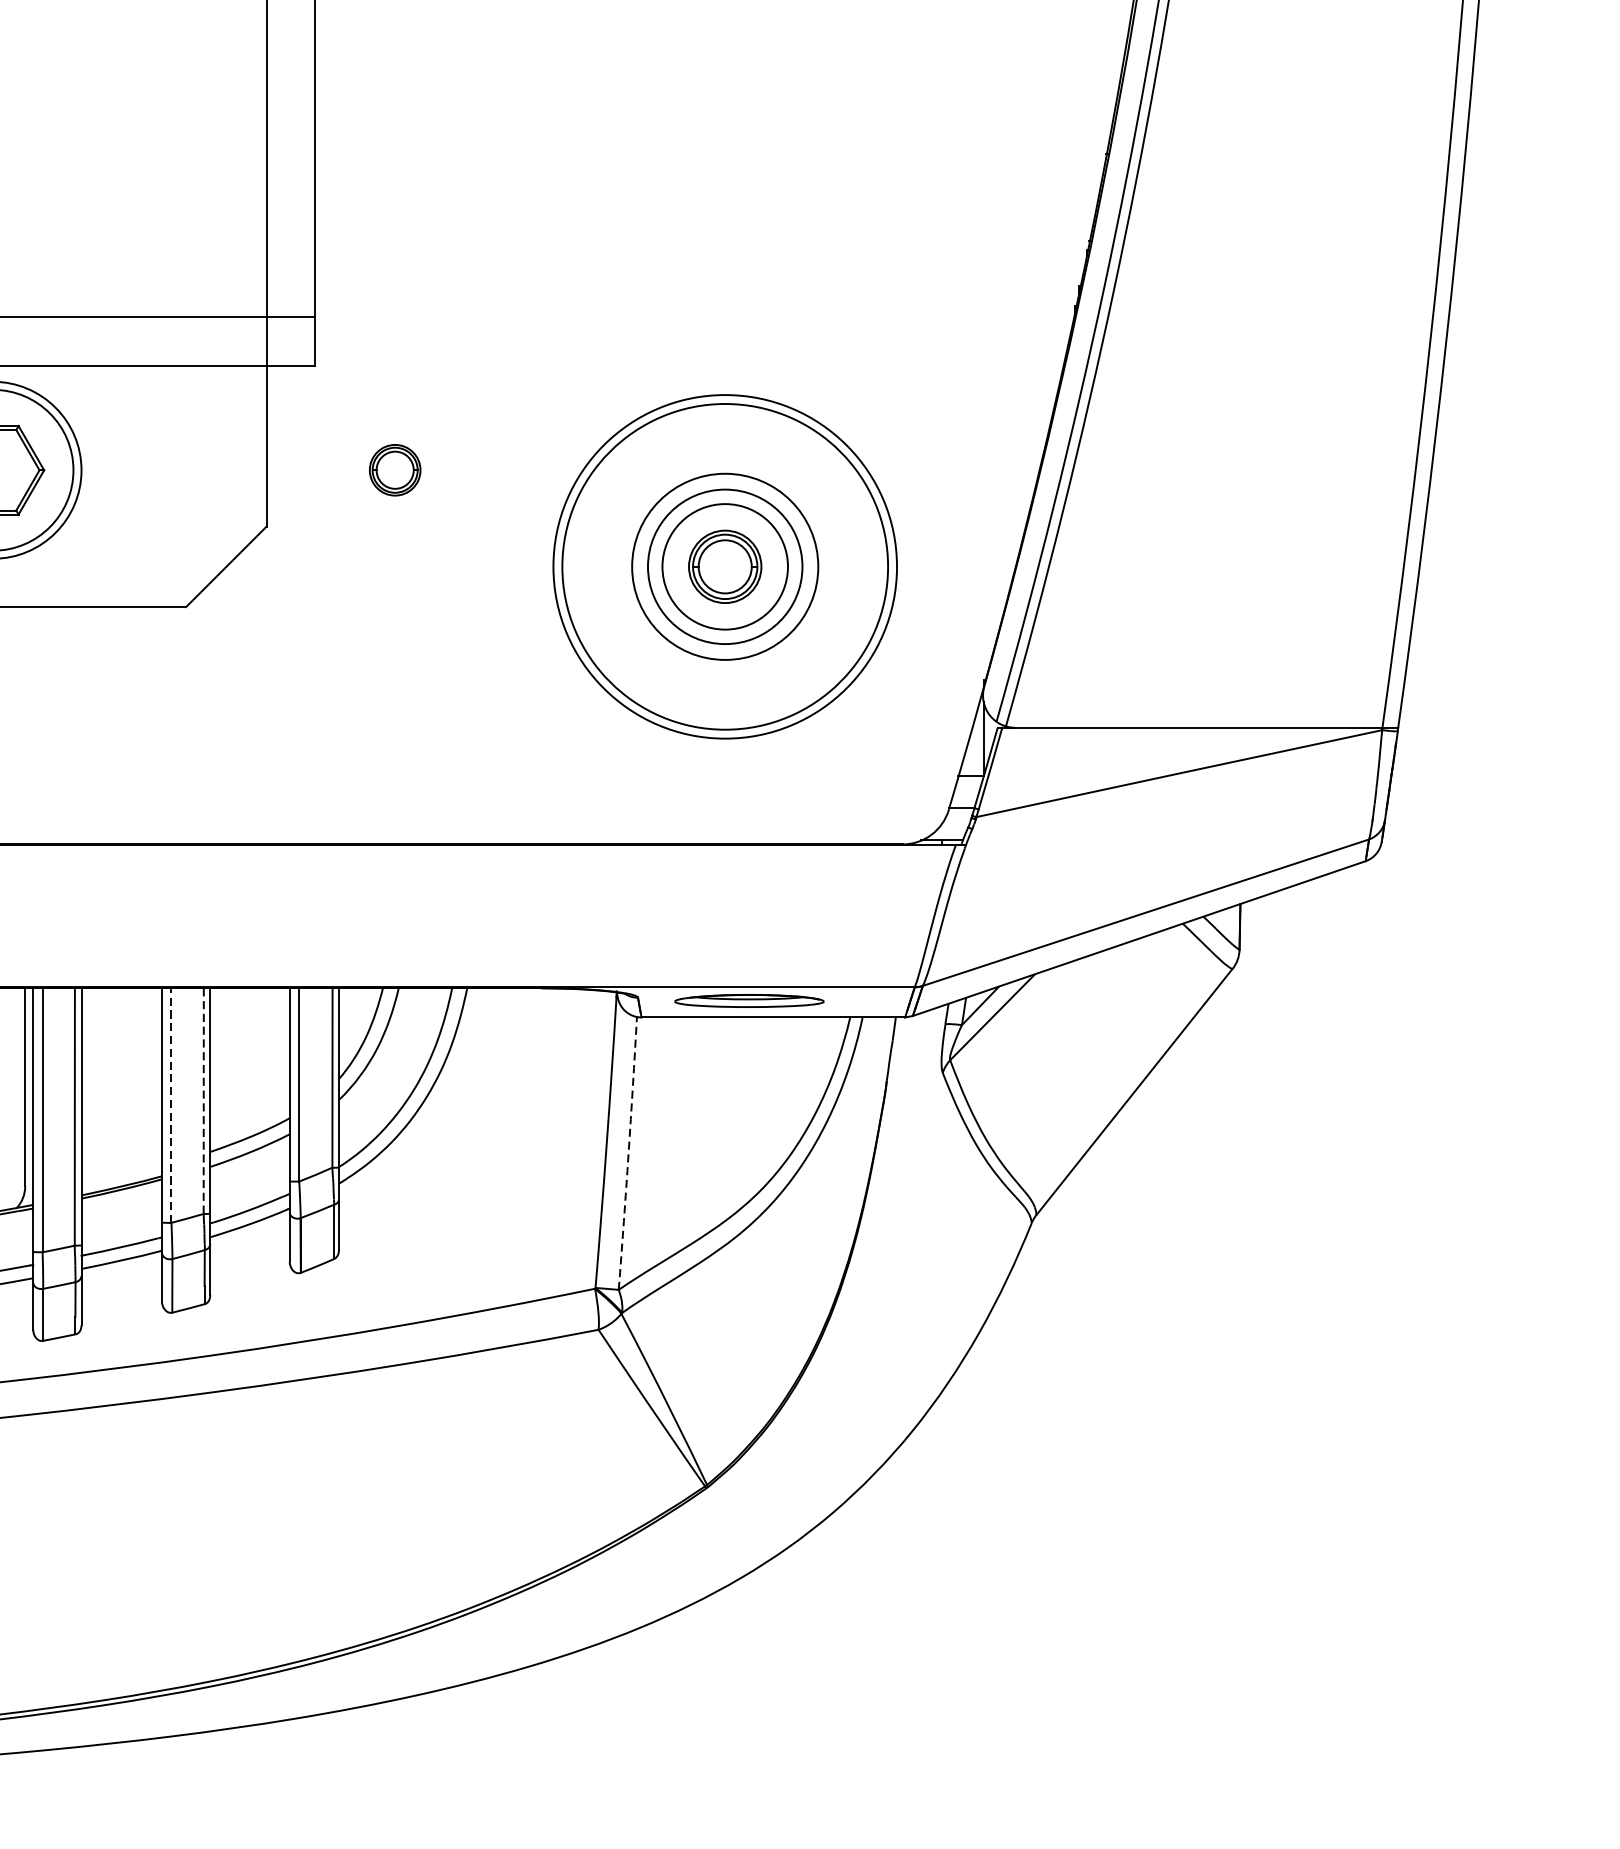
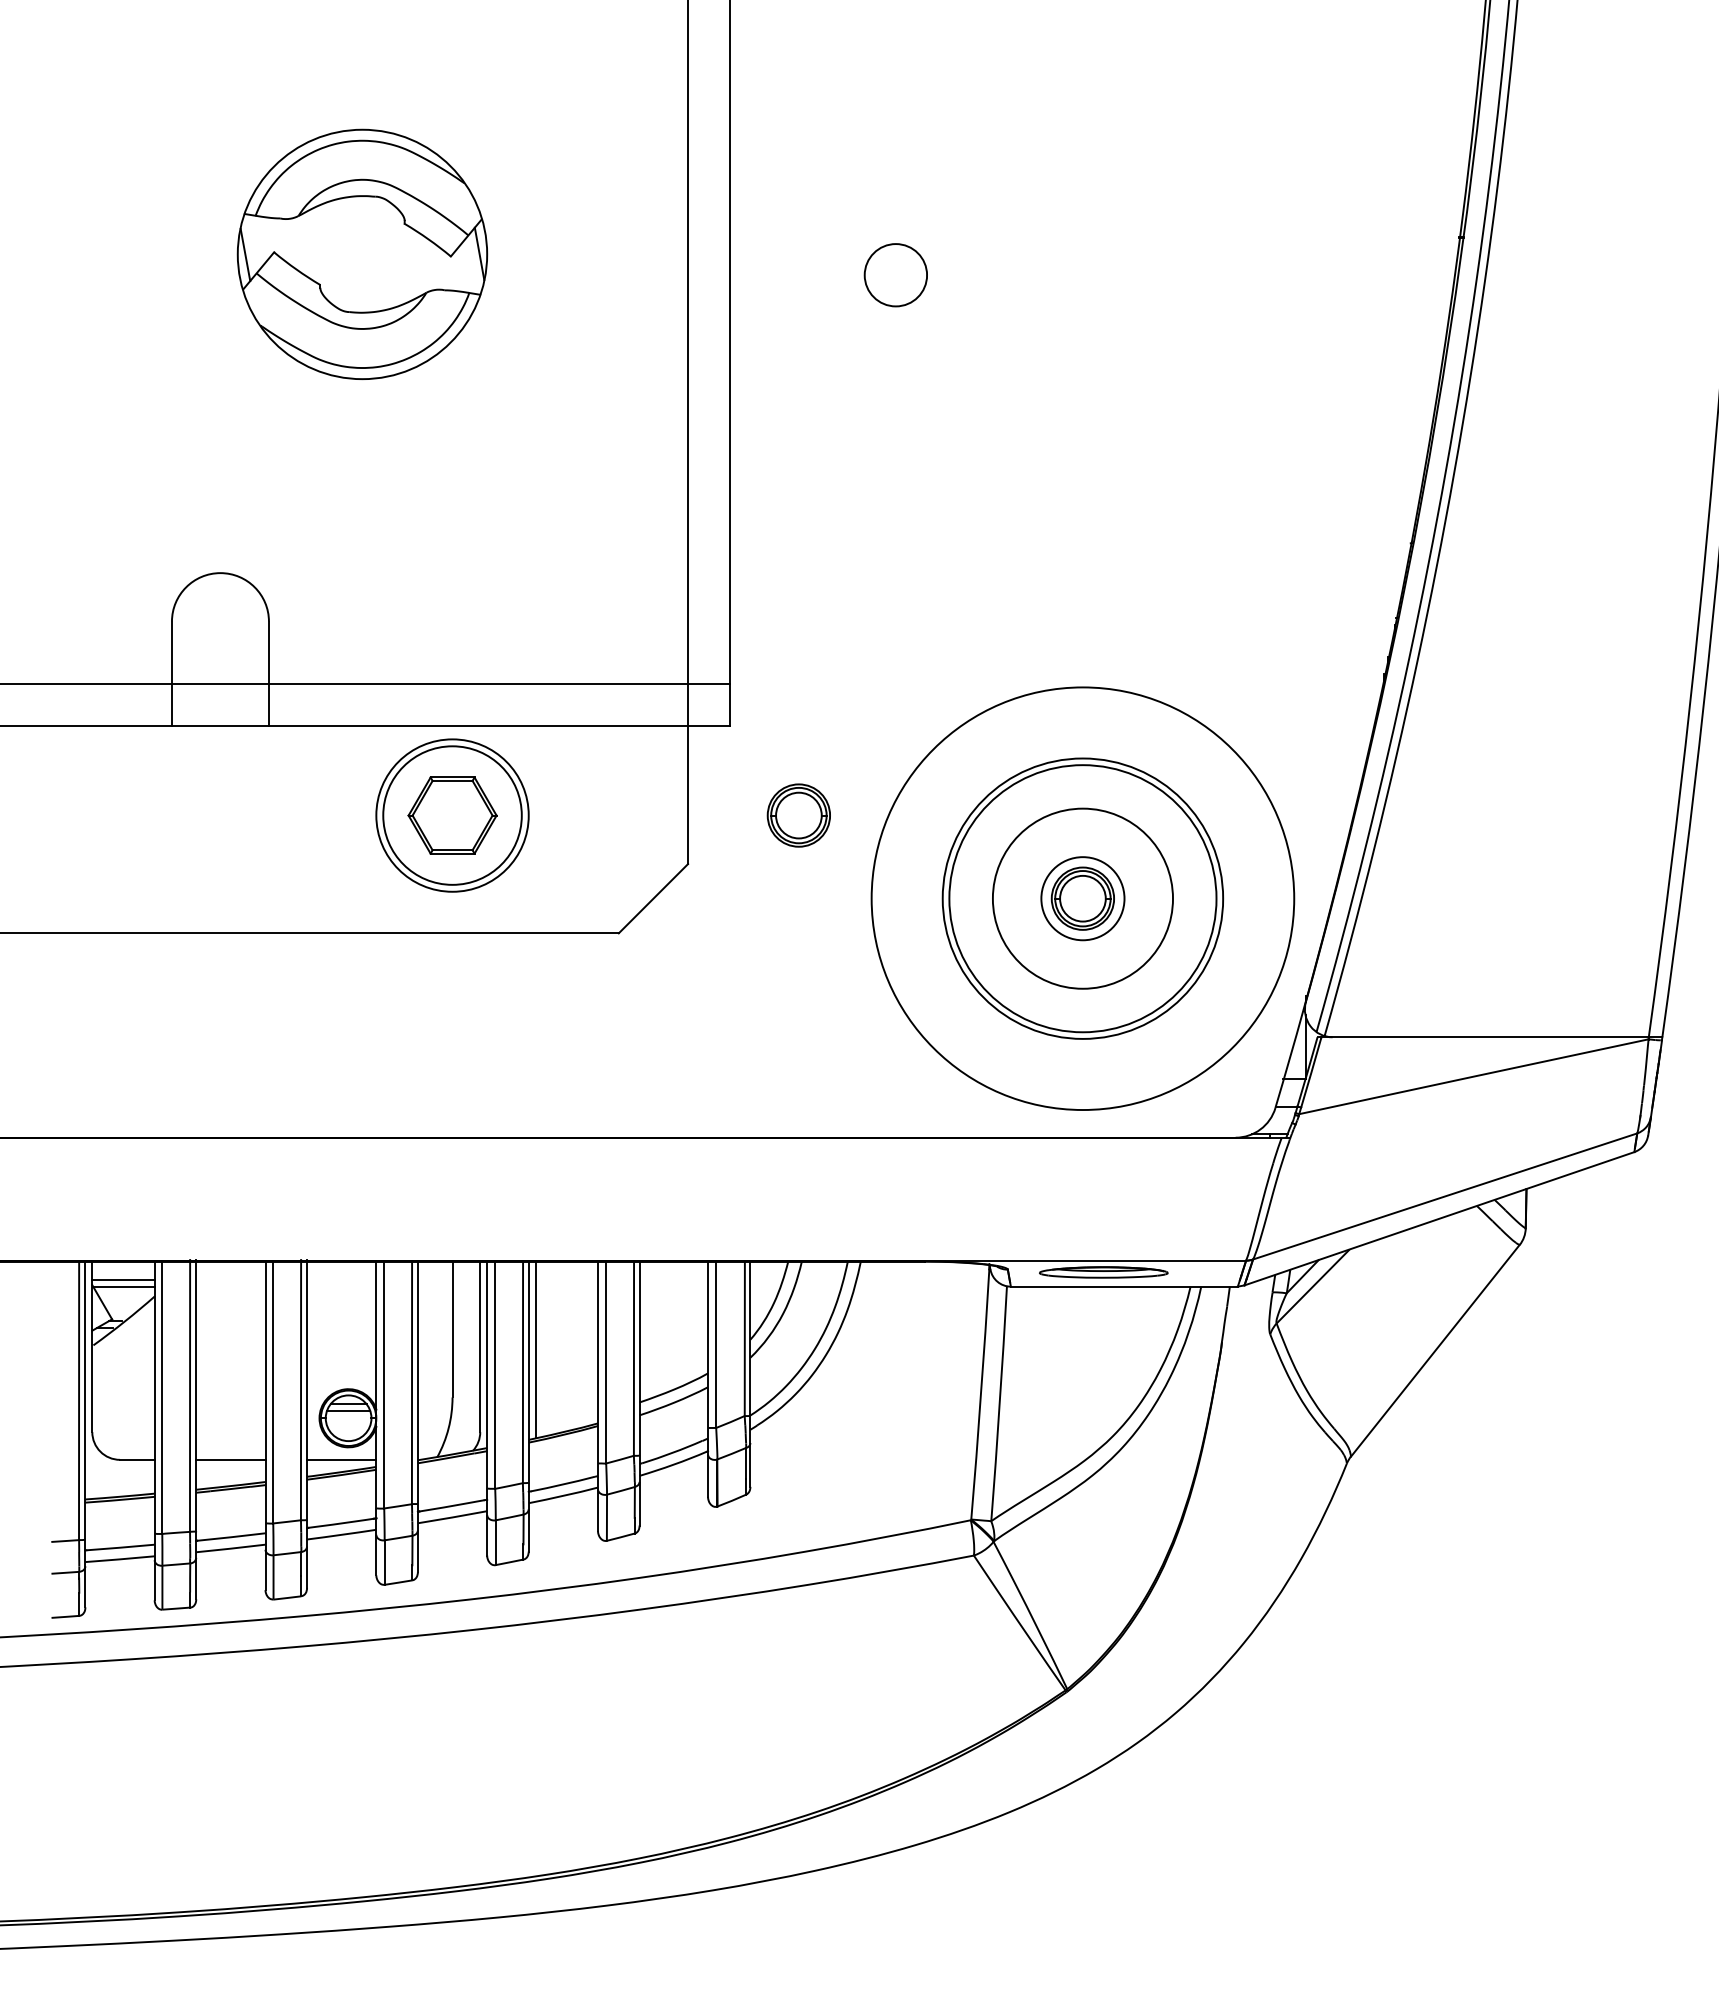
part: (394, 470) -> (798, 815), size x1.43
circle: (724, 566) -> (1082, 898), size x0.62
circle: (724, 566) -> (1082, 898), size x1.43
circle: (724, 566) -> (1082, 898), size x1.67
circle: (724, 566) -> (1082, 898), size x1.67
line: (89, 1090) -> (535, 1349), added
line: (203, 1102) -> (633, 1359), dashed -> solid
line: (171, 1105) -> (606, 1362), dashed -> solid
arc: (628, 1153) -> (999, 1403), dashed -> solid

